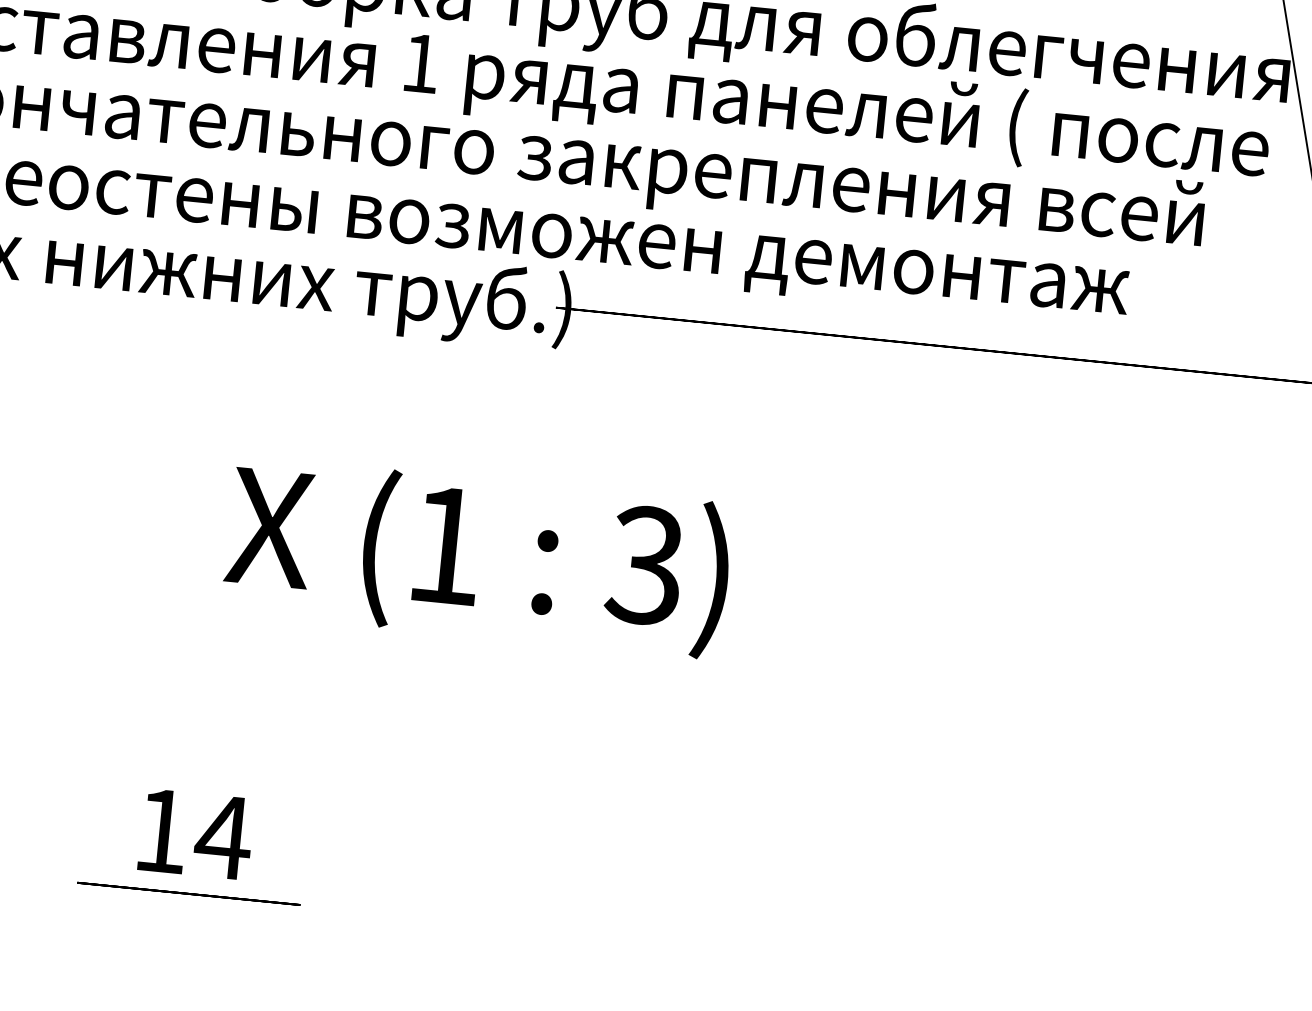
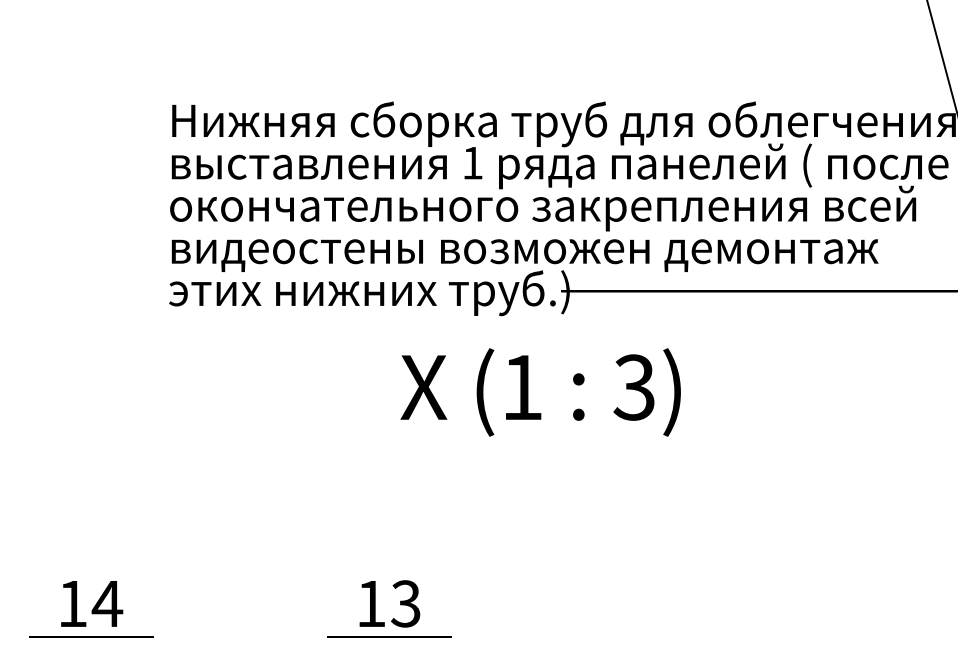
text: (477, 557) -> (540, 392), moved
text: (222, 836) -> (405, 603), 14 -> 13

